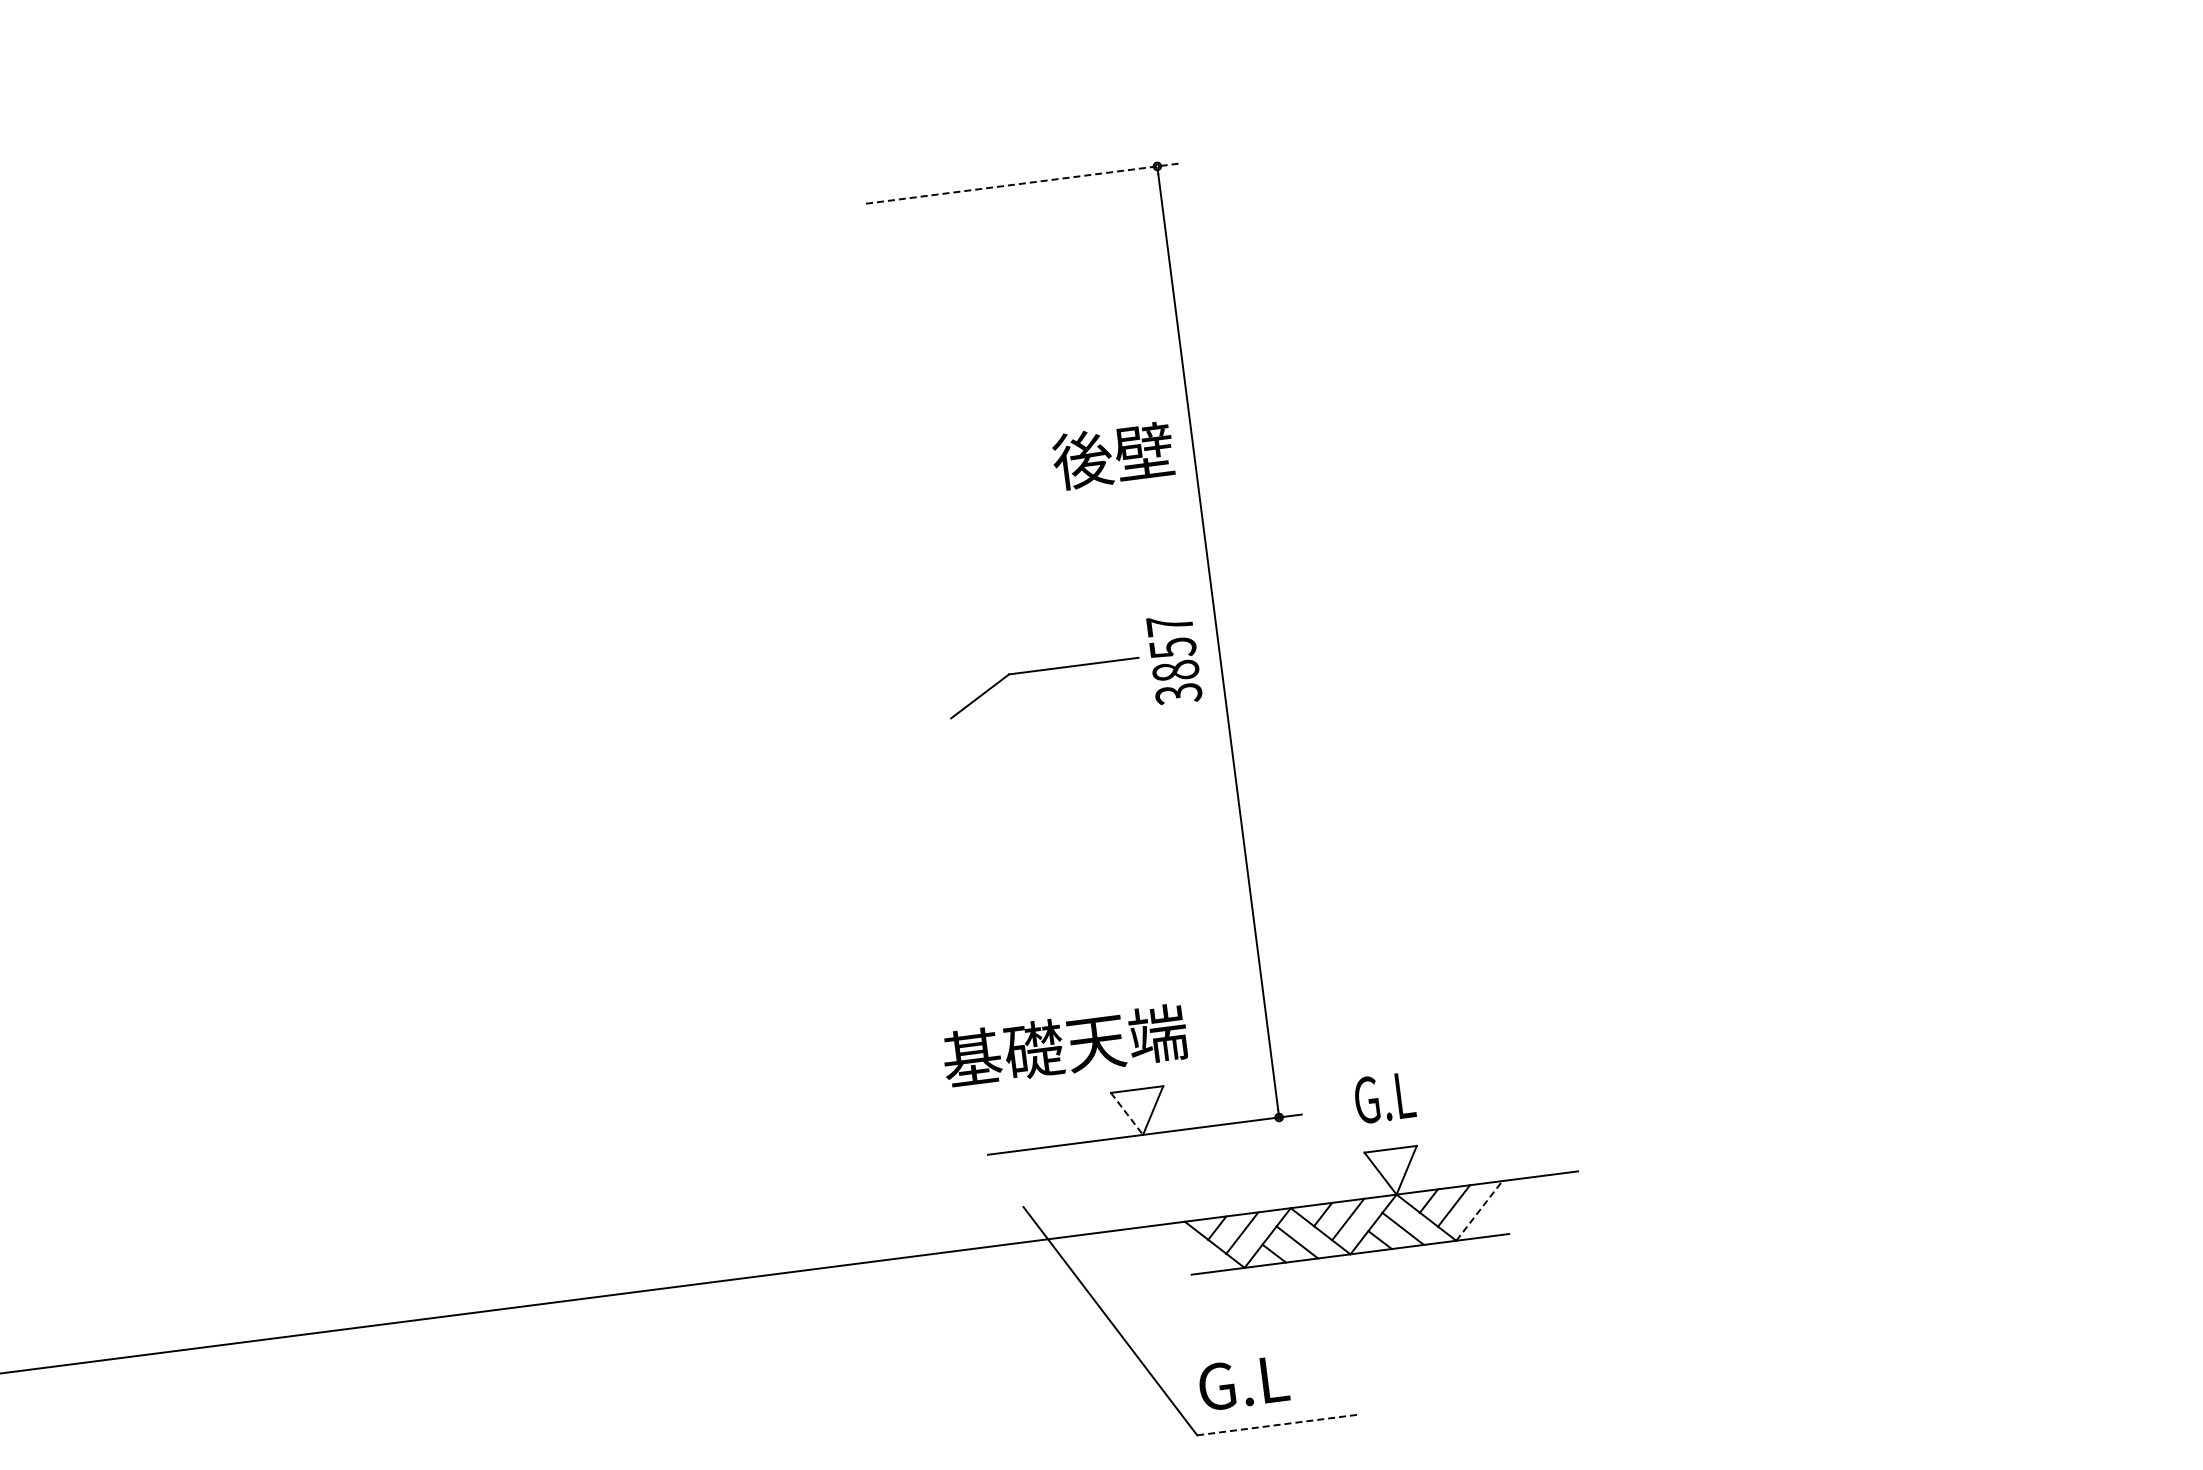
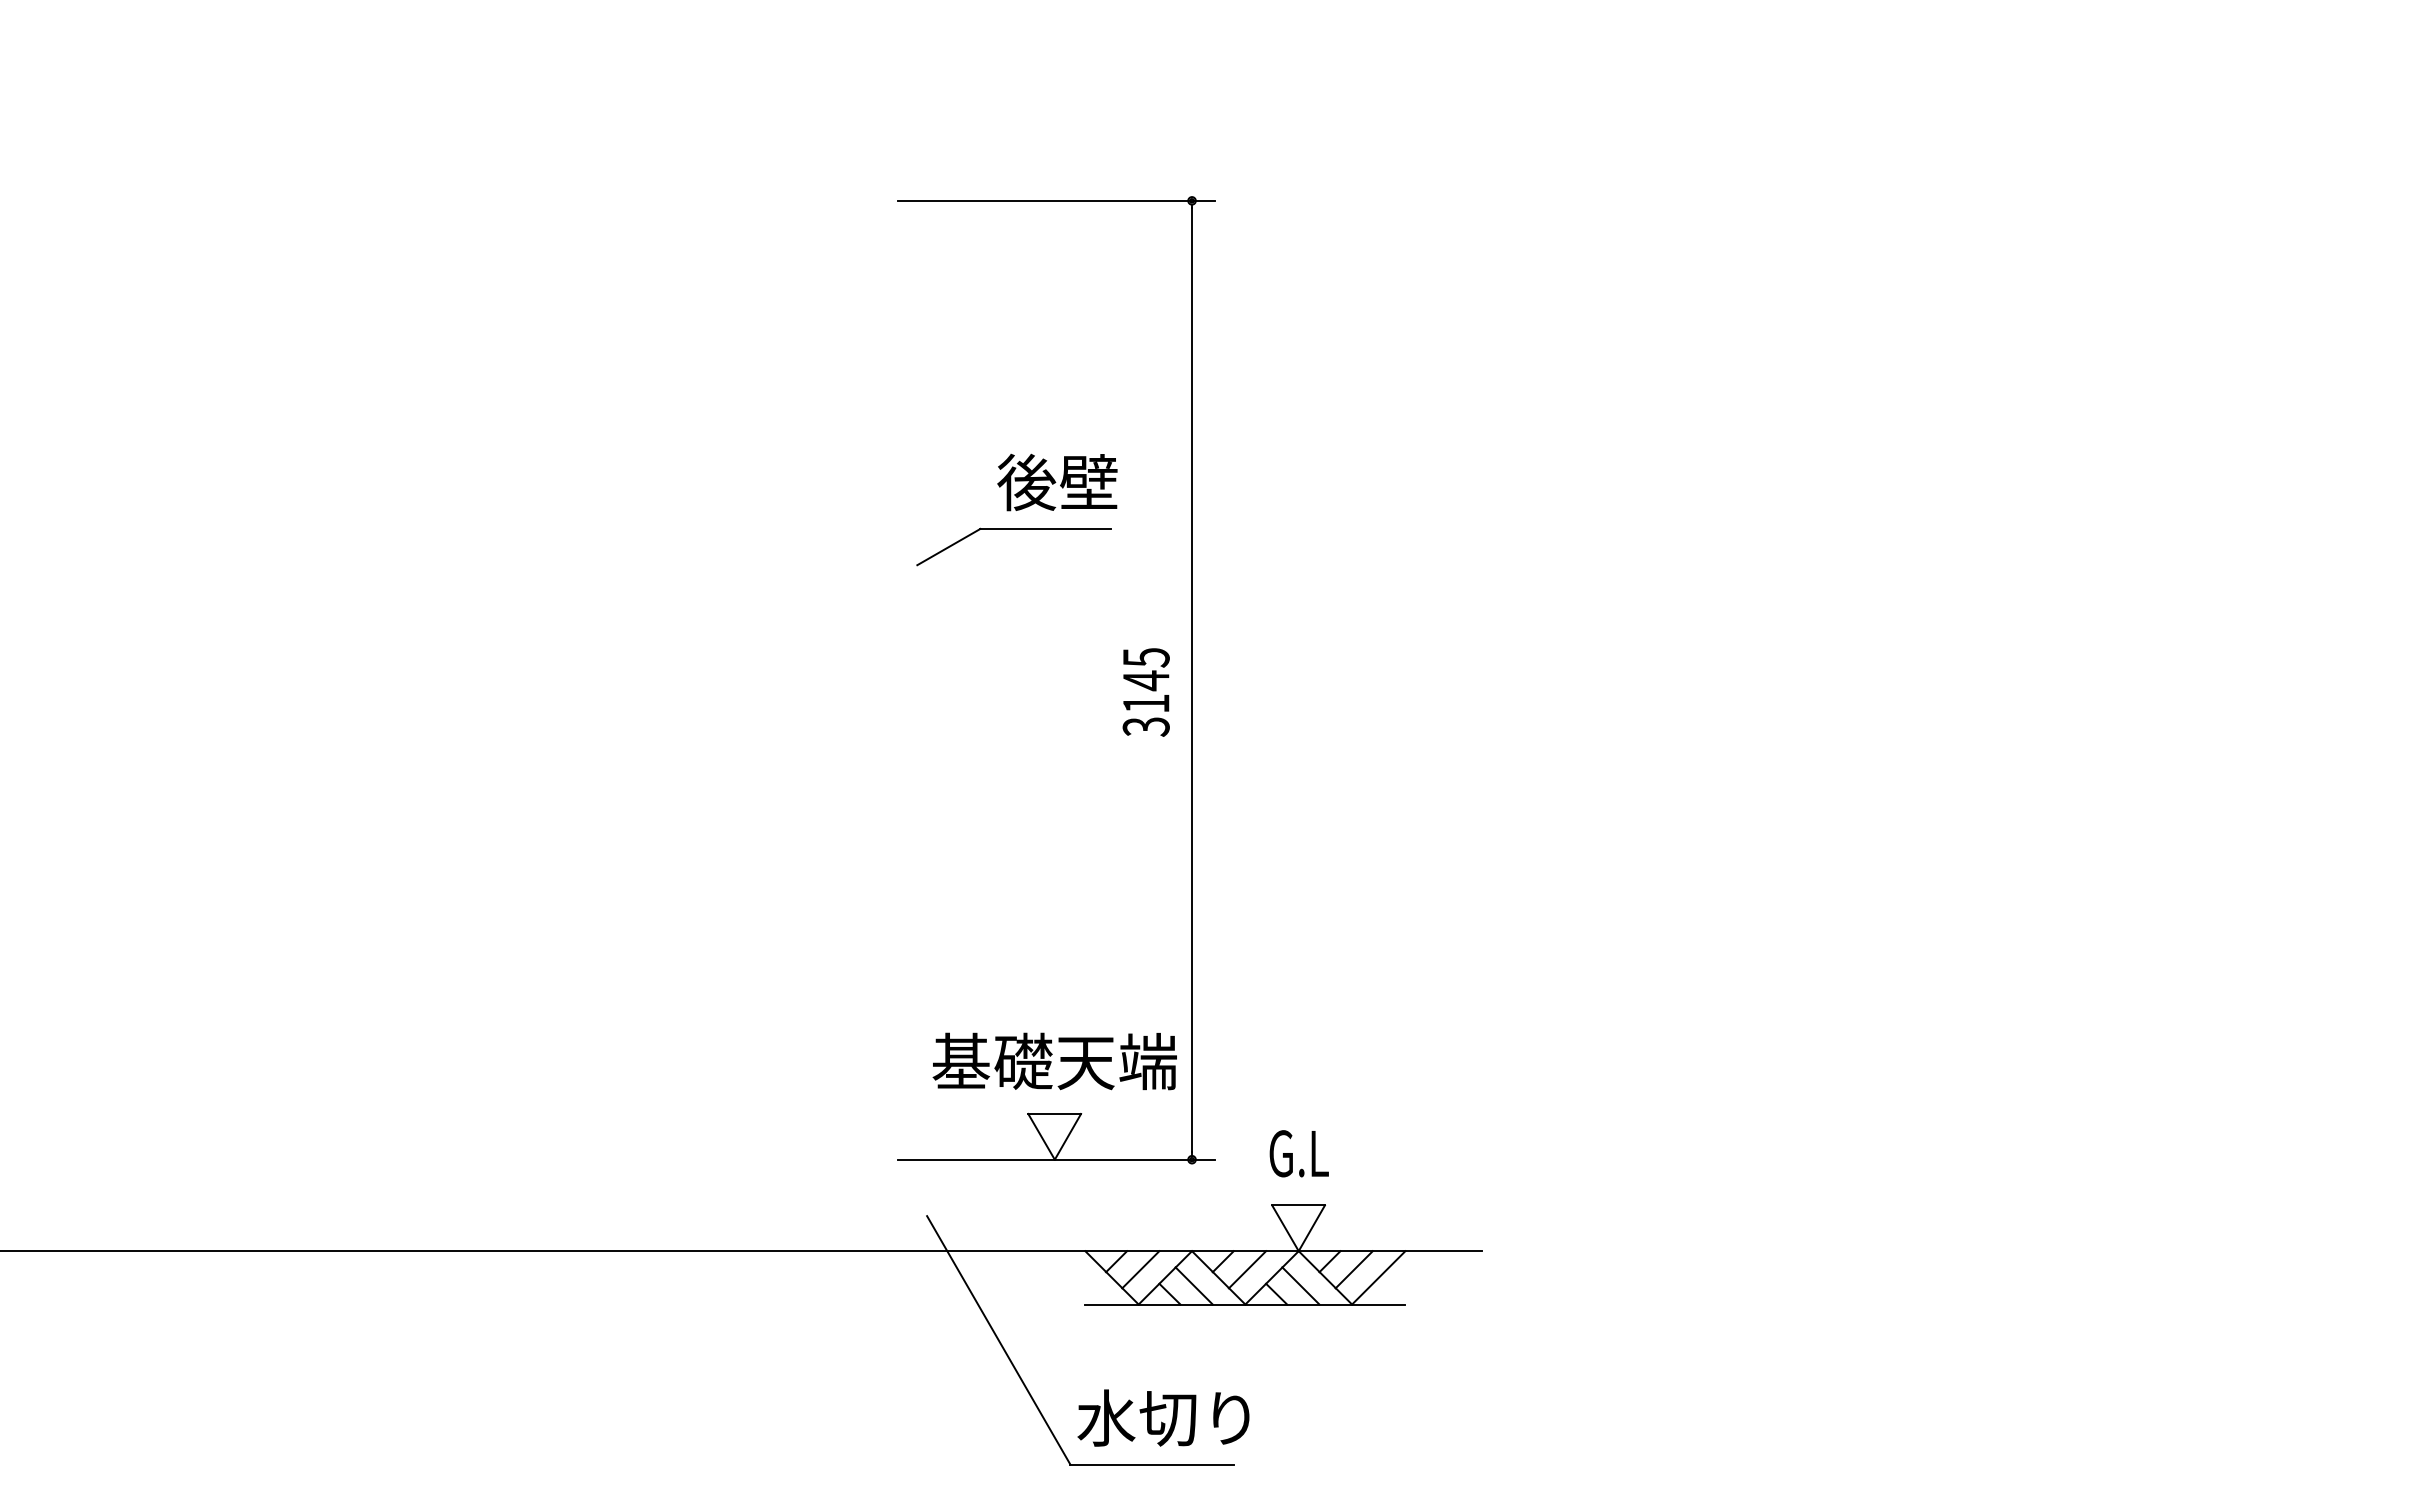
line: (1023, 183) -> (1057, 200), dashed -> solid
text: (1113, 455) -> (1057, 482), moved
text: (1172, 648) -> (1145, 680), 3857 -> 3145
part: (1041, 670) -> (1013, 529), moved
text: (1064, 1045) -> (1054, 1061), moved
line: (1127, 1114) -> (1041, 1137), dashed -> solid
line: (1479, 1210) -> (1378, 1277), dashed -> solid
text: (1283, 1376) -> (1163, 1417), G.L -> 水切り
line: (1278, 1424) -> (1152, 1464), dashed -> solid

